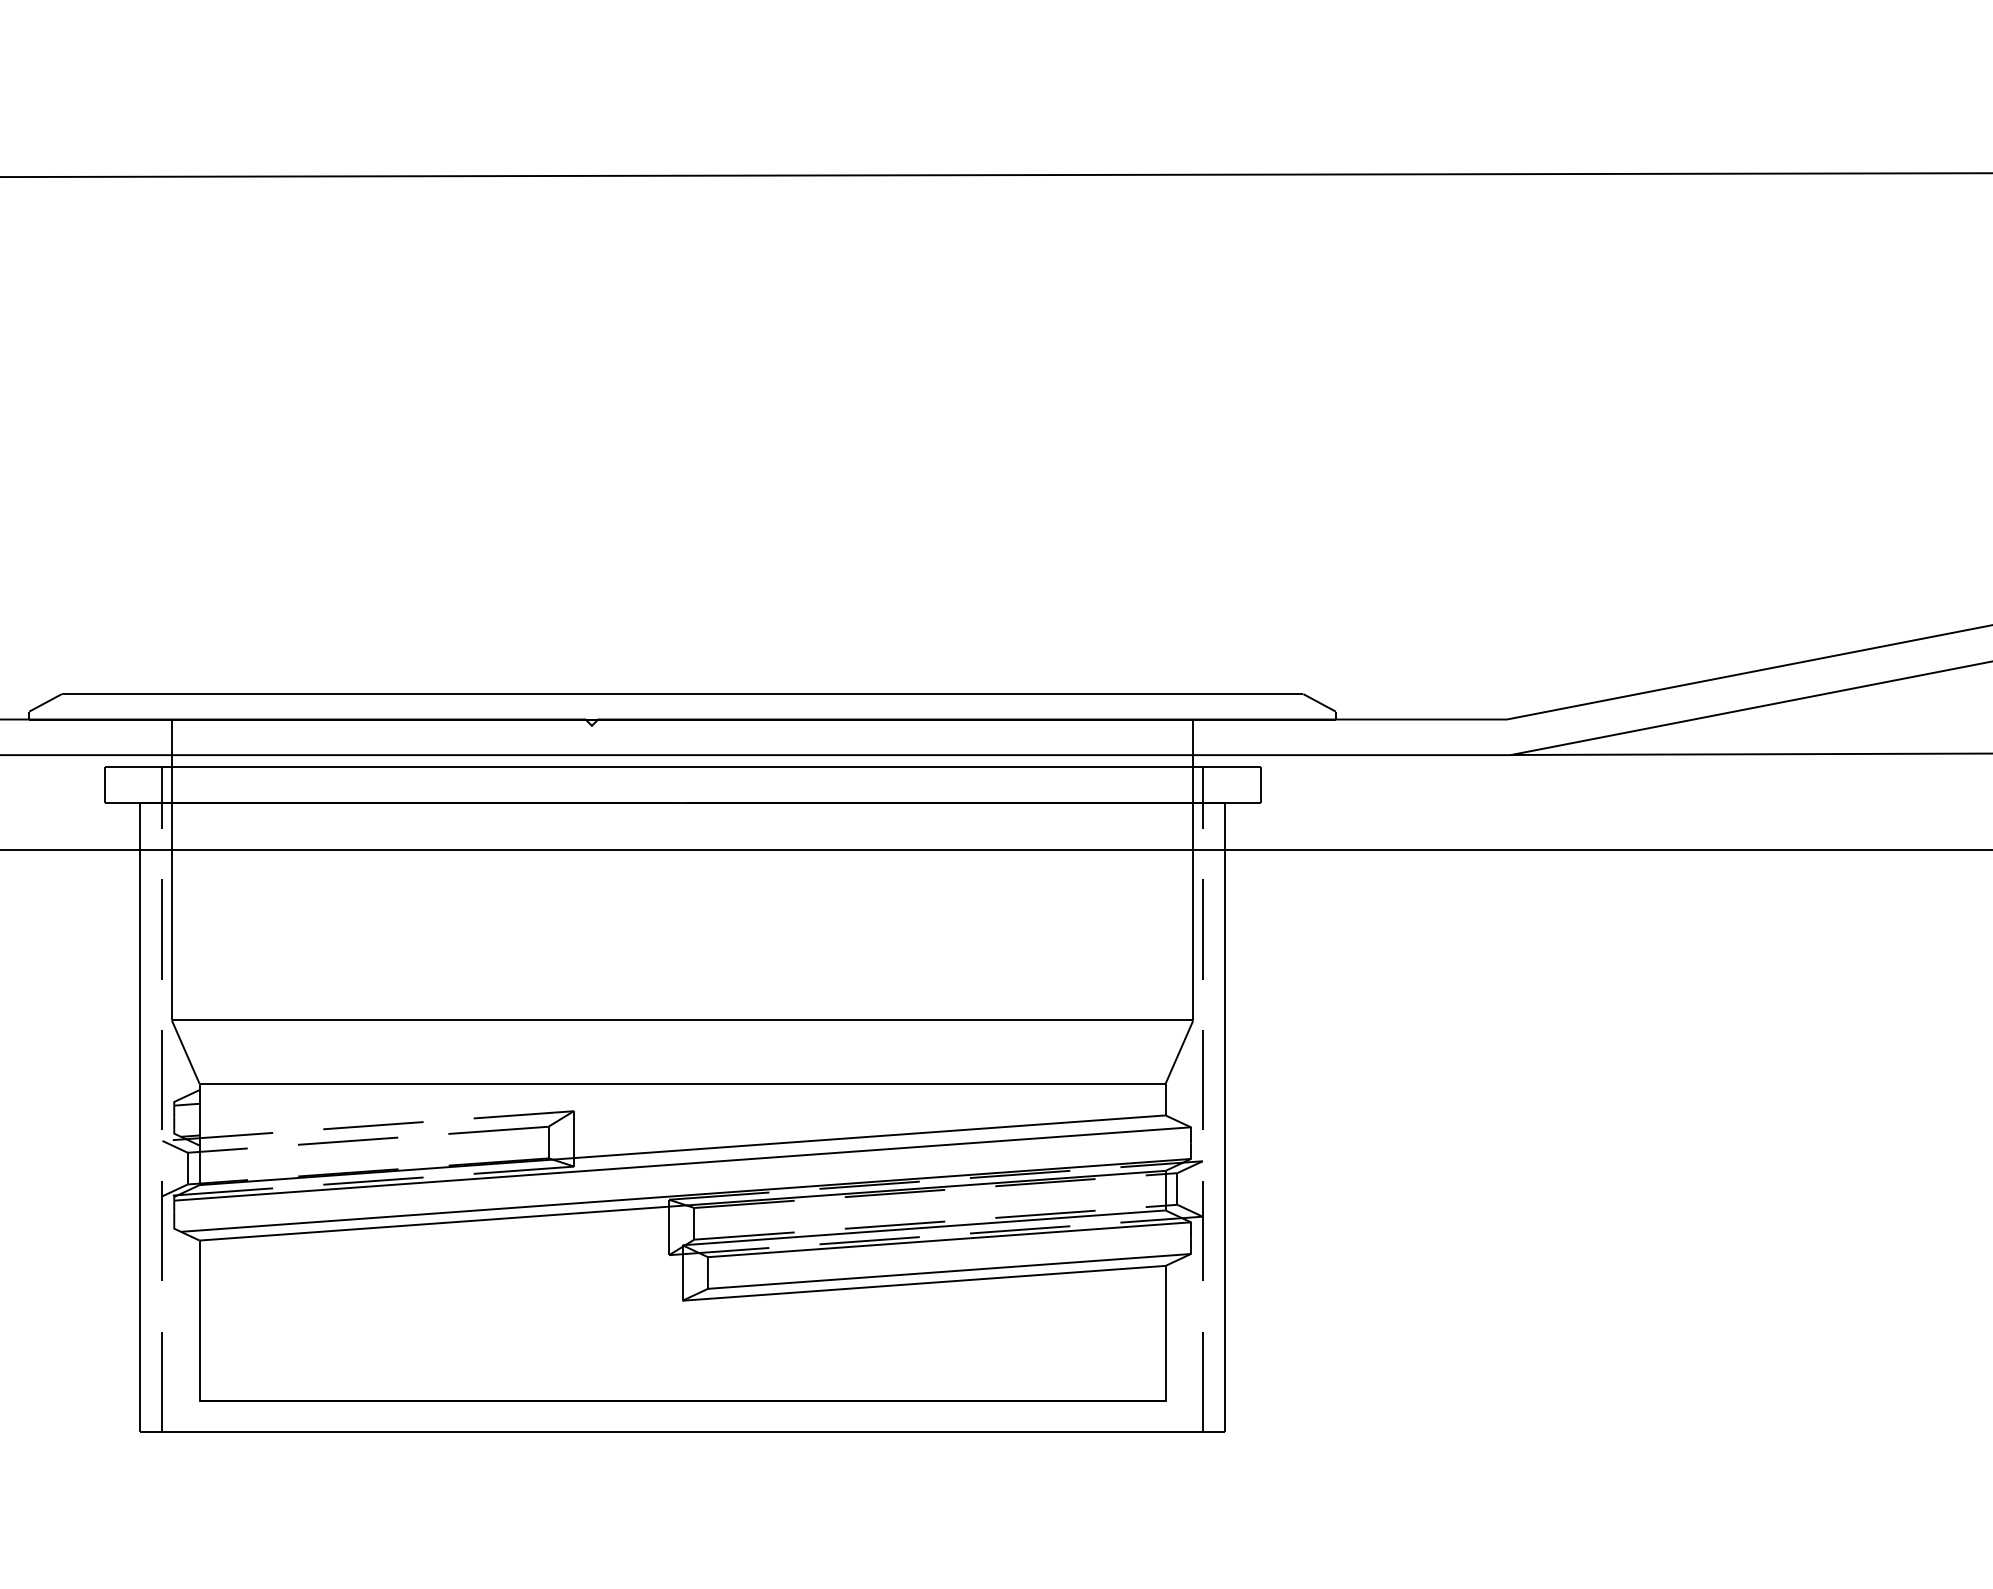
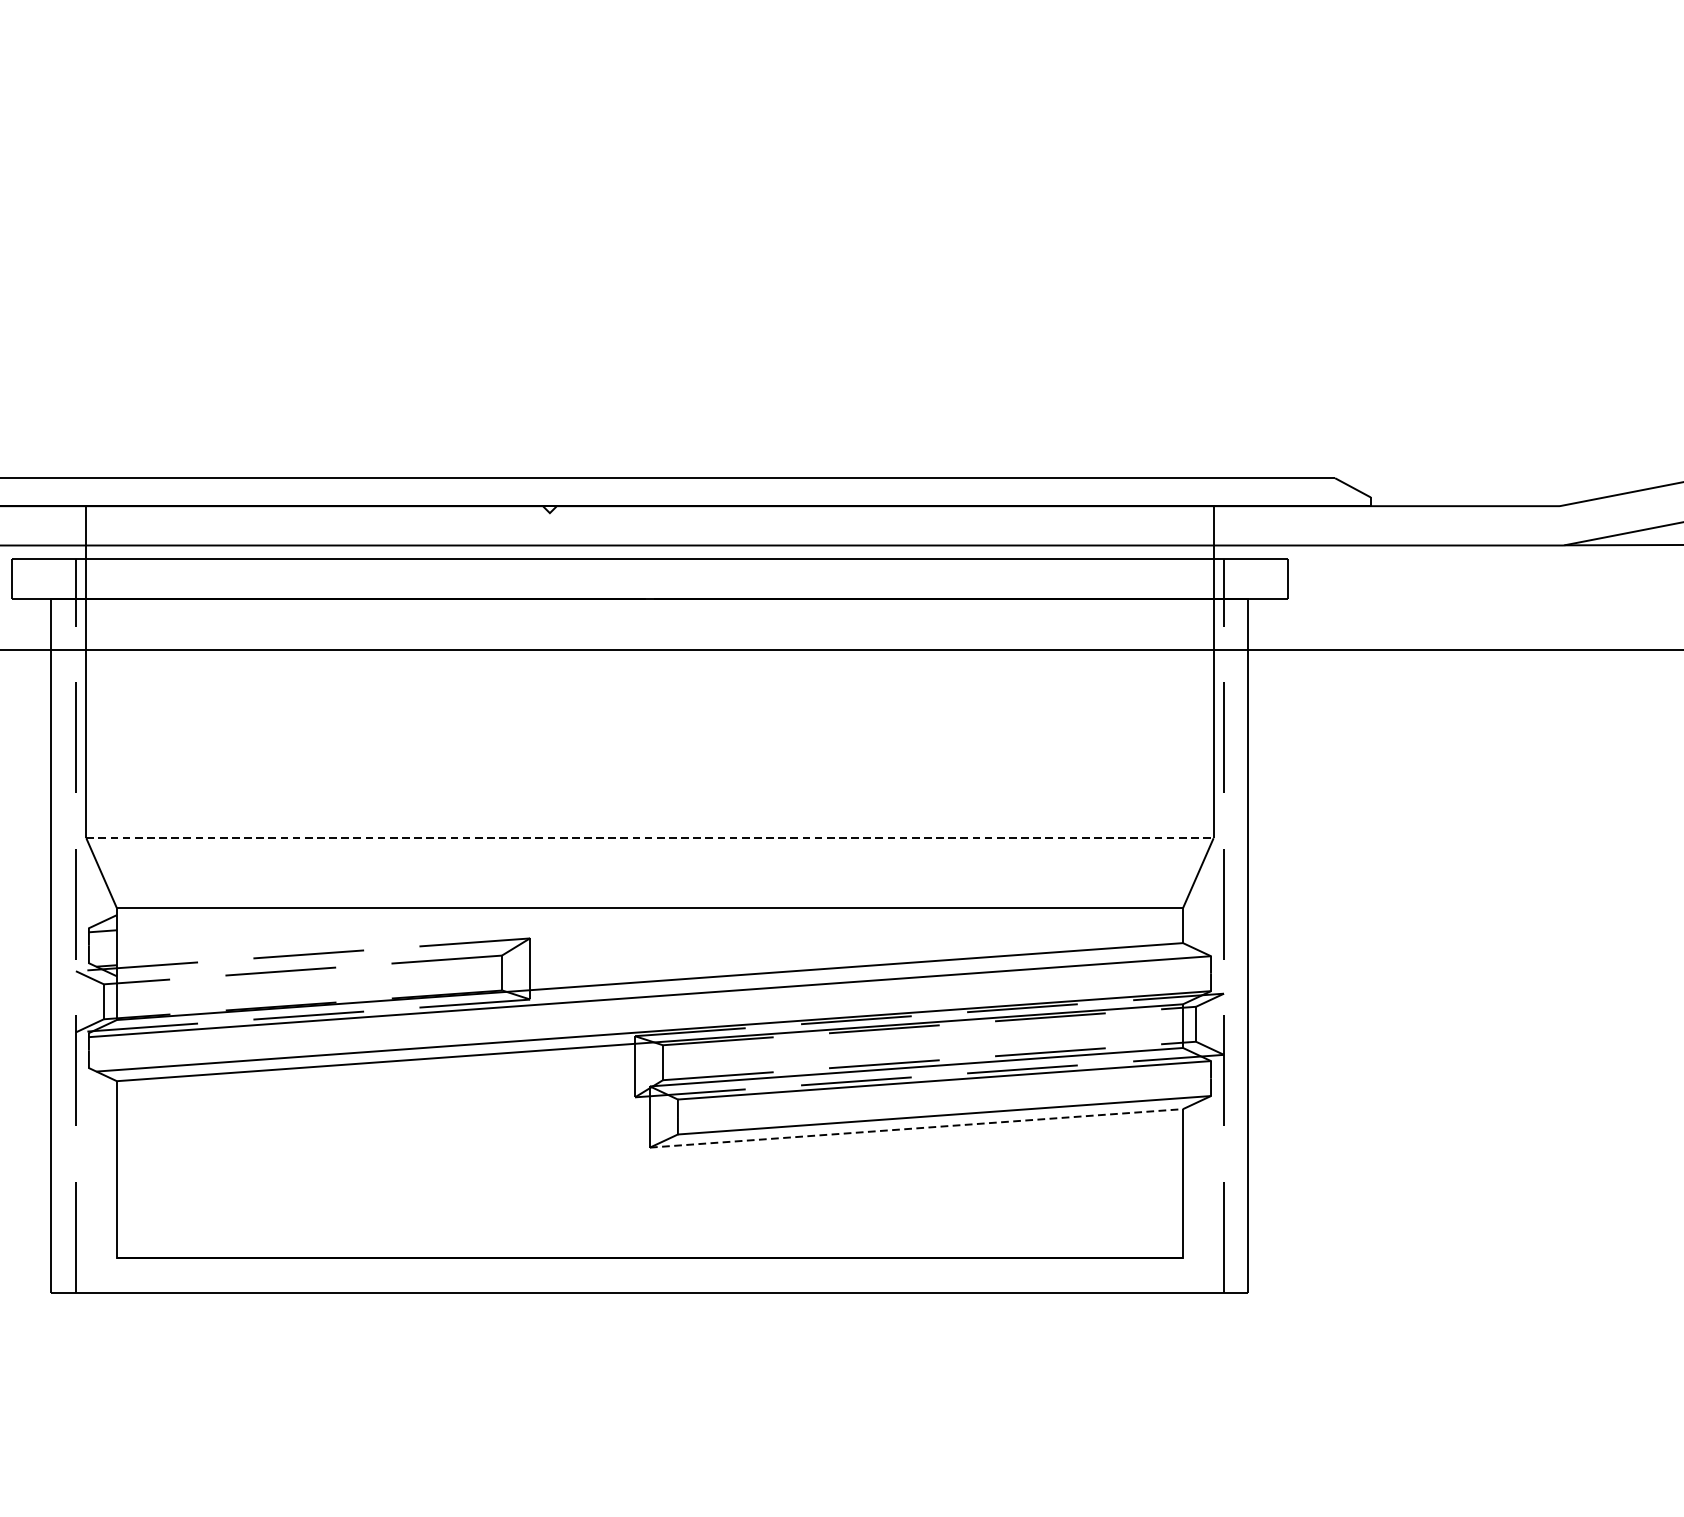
line: (682, 1020) -> (649, 838), solid -> dashed
line: (924, 1283) -> (916, 1128), solid -> dashed

